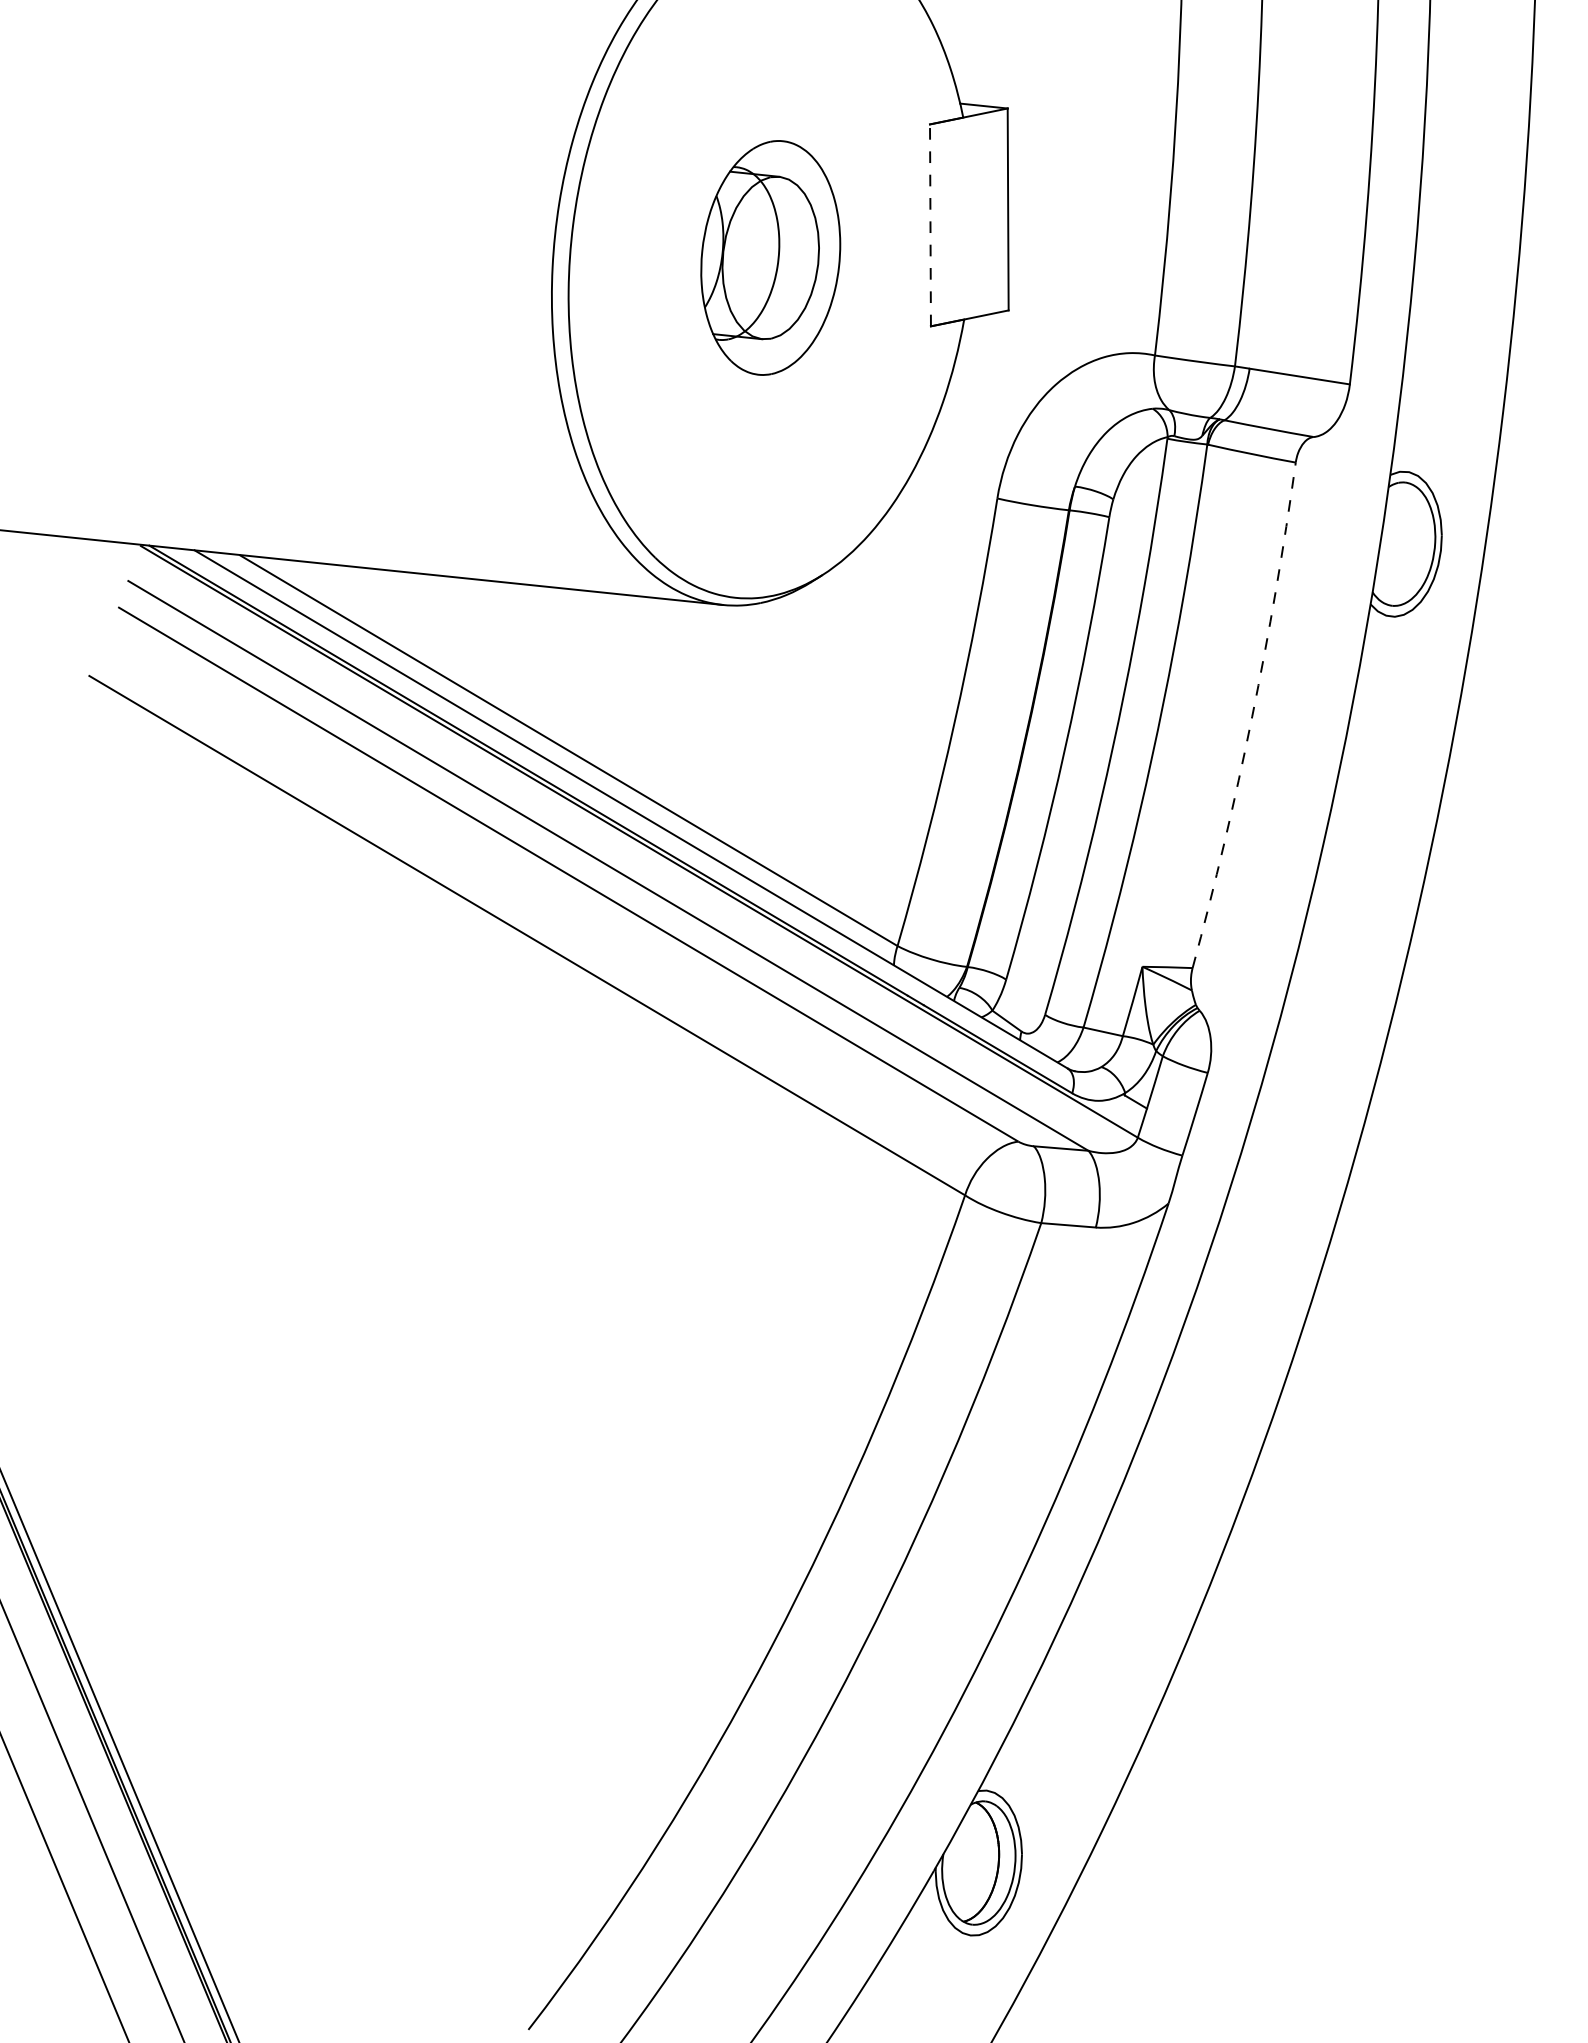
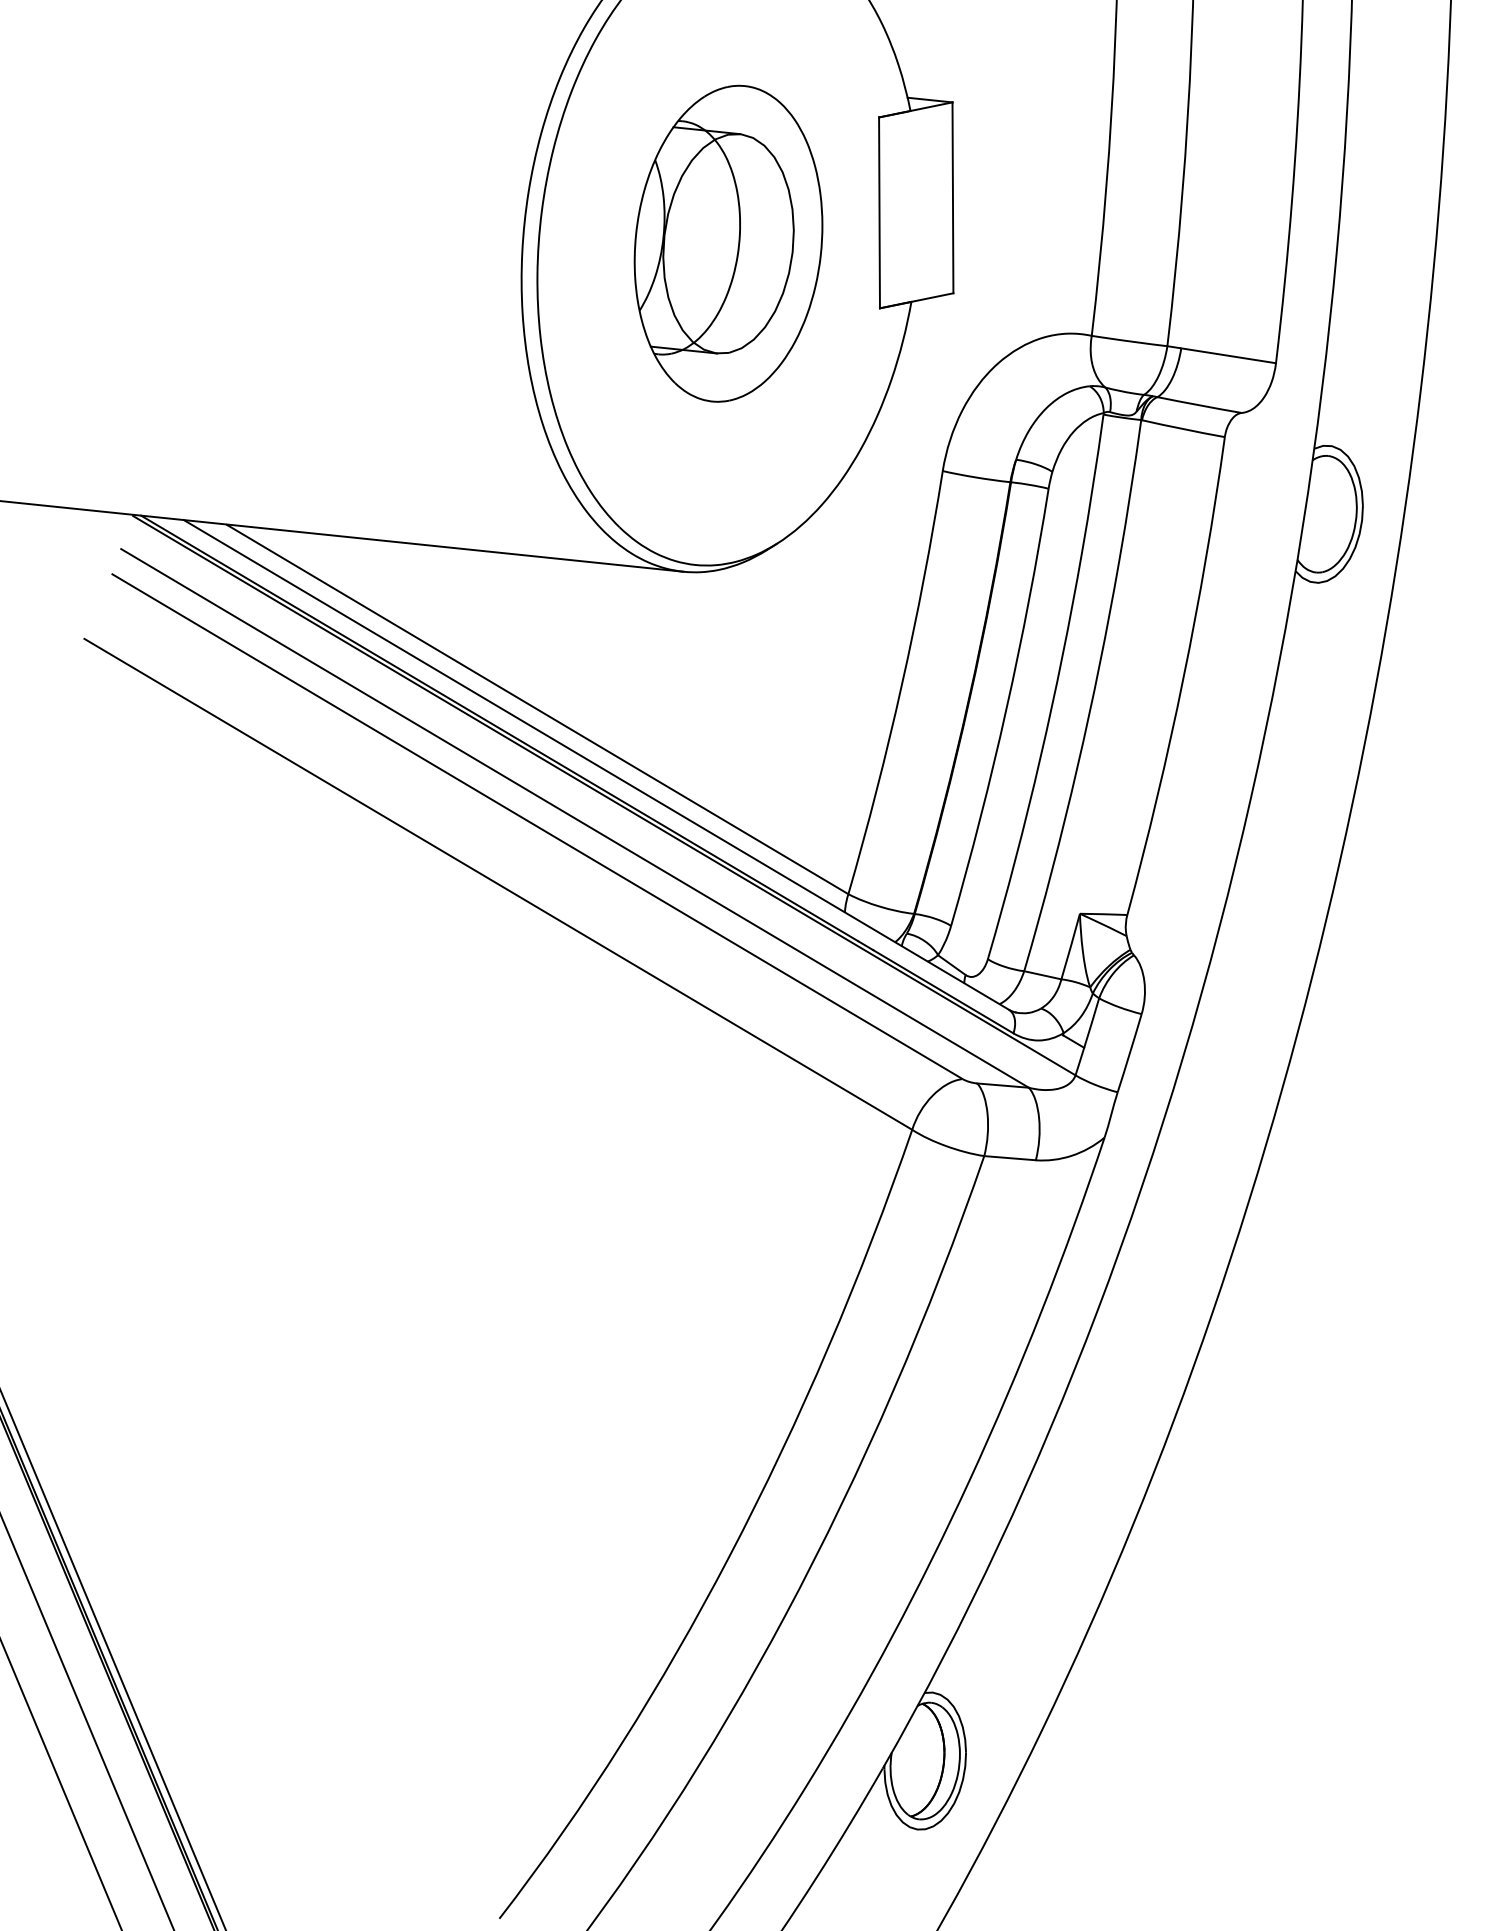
line: (930, 224) -> (879, 212), dashed -> solid
part: (770, 257) -> (728, 243), size x1.43
arc: (1252, 716) -> (1183, 677), dashed -> solid

